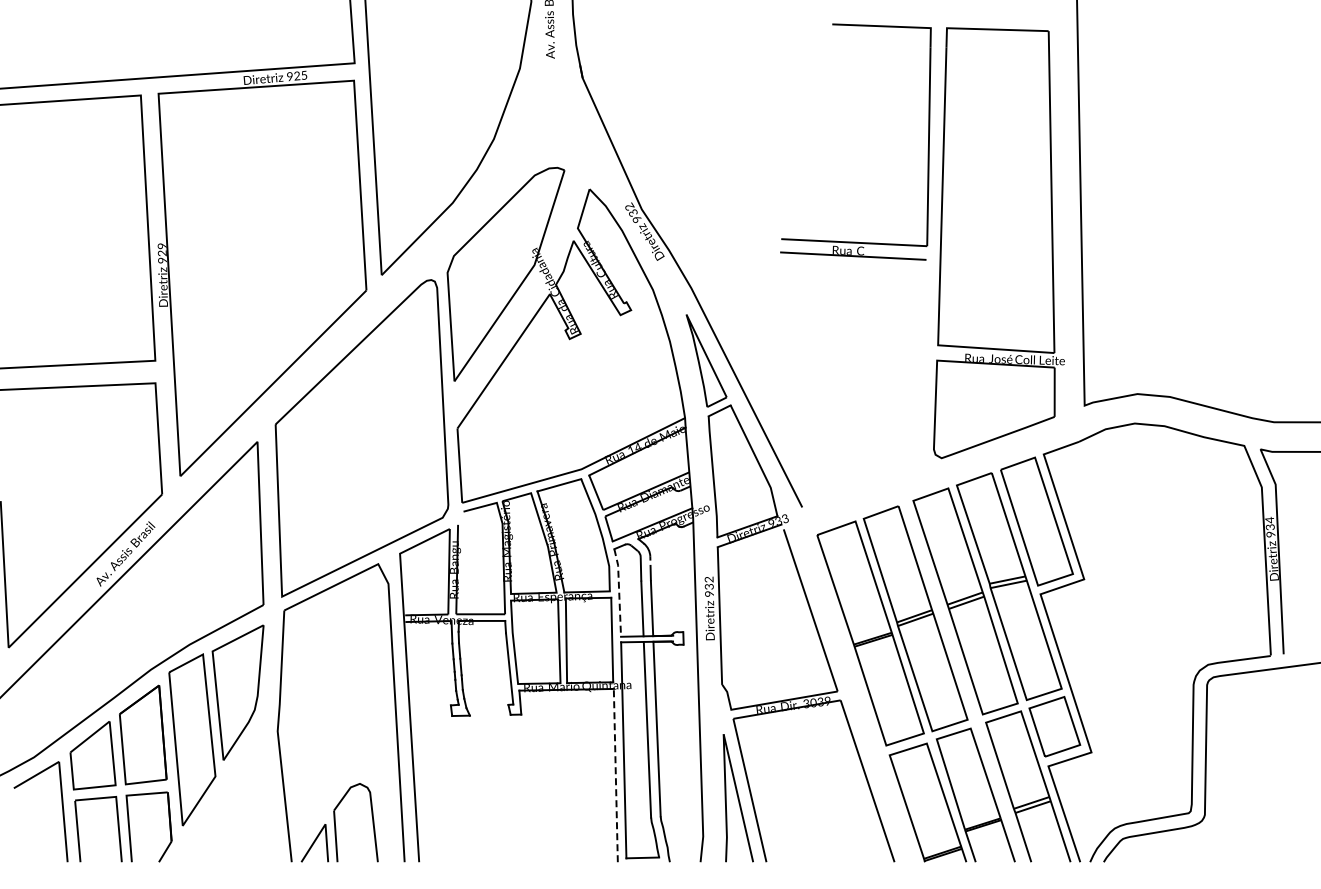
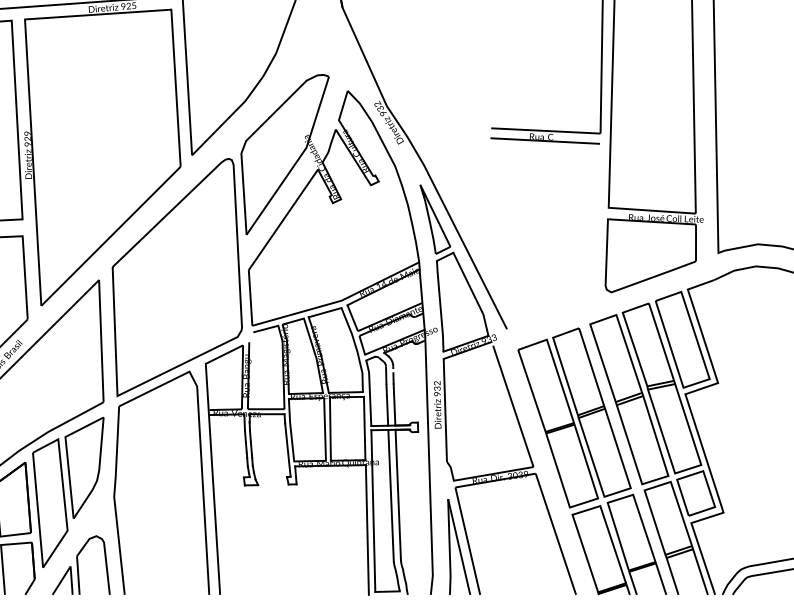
line: (619, 592) -> (370, 392), dashed -> solid
line: (615, 775) -> (367, 529), dashed -> solid
part: (339, 822) -> (81, 565), moved

